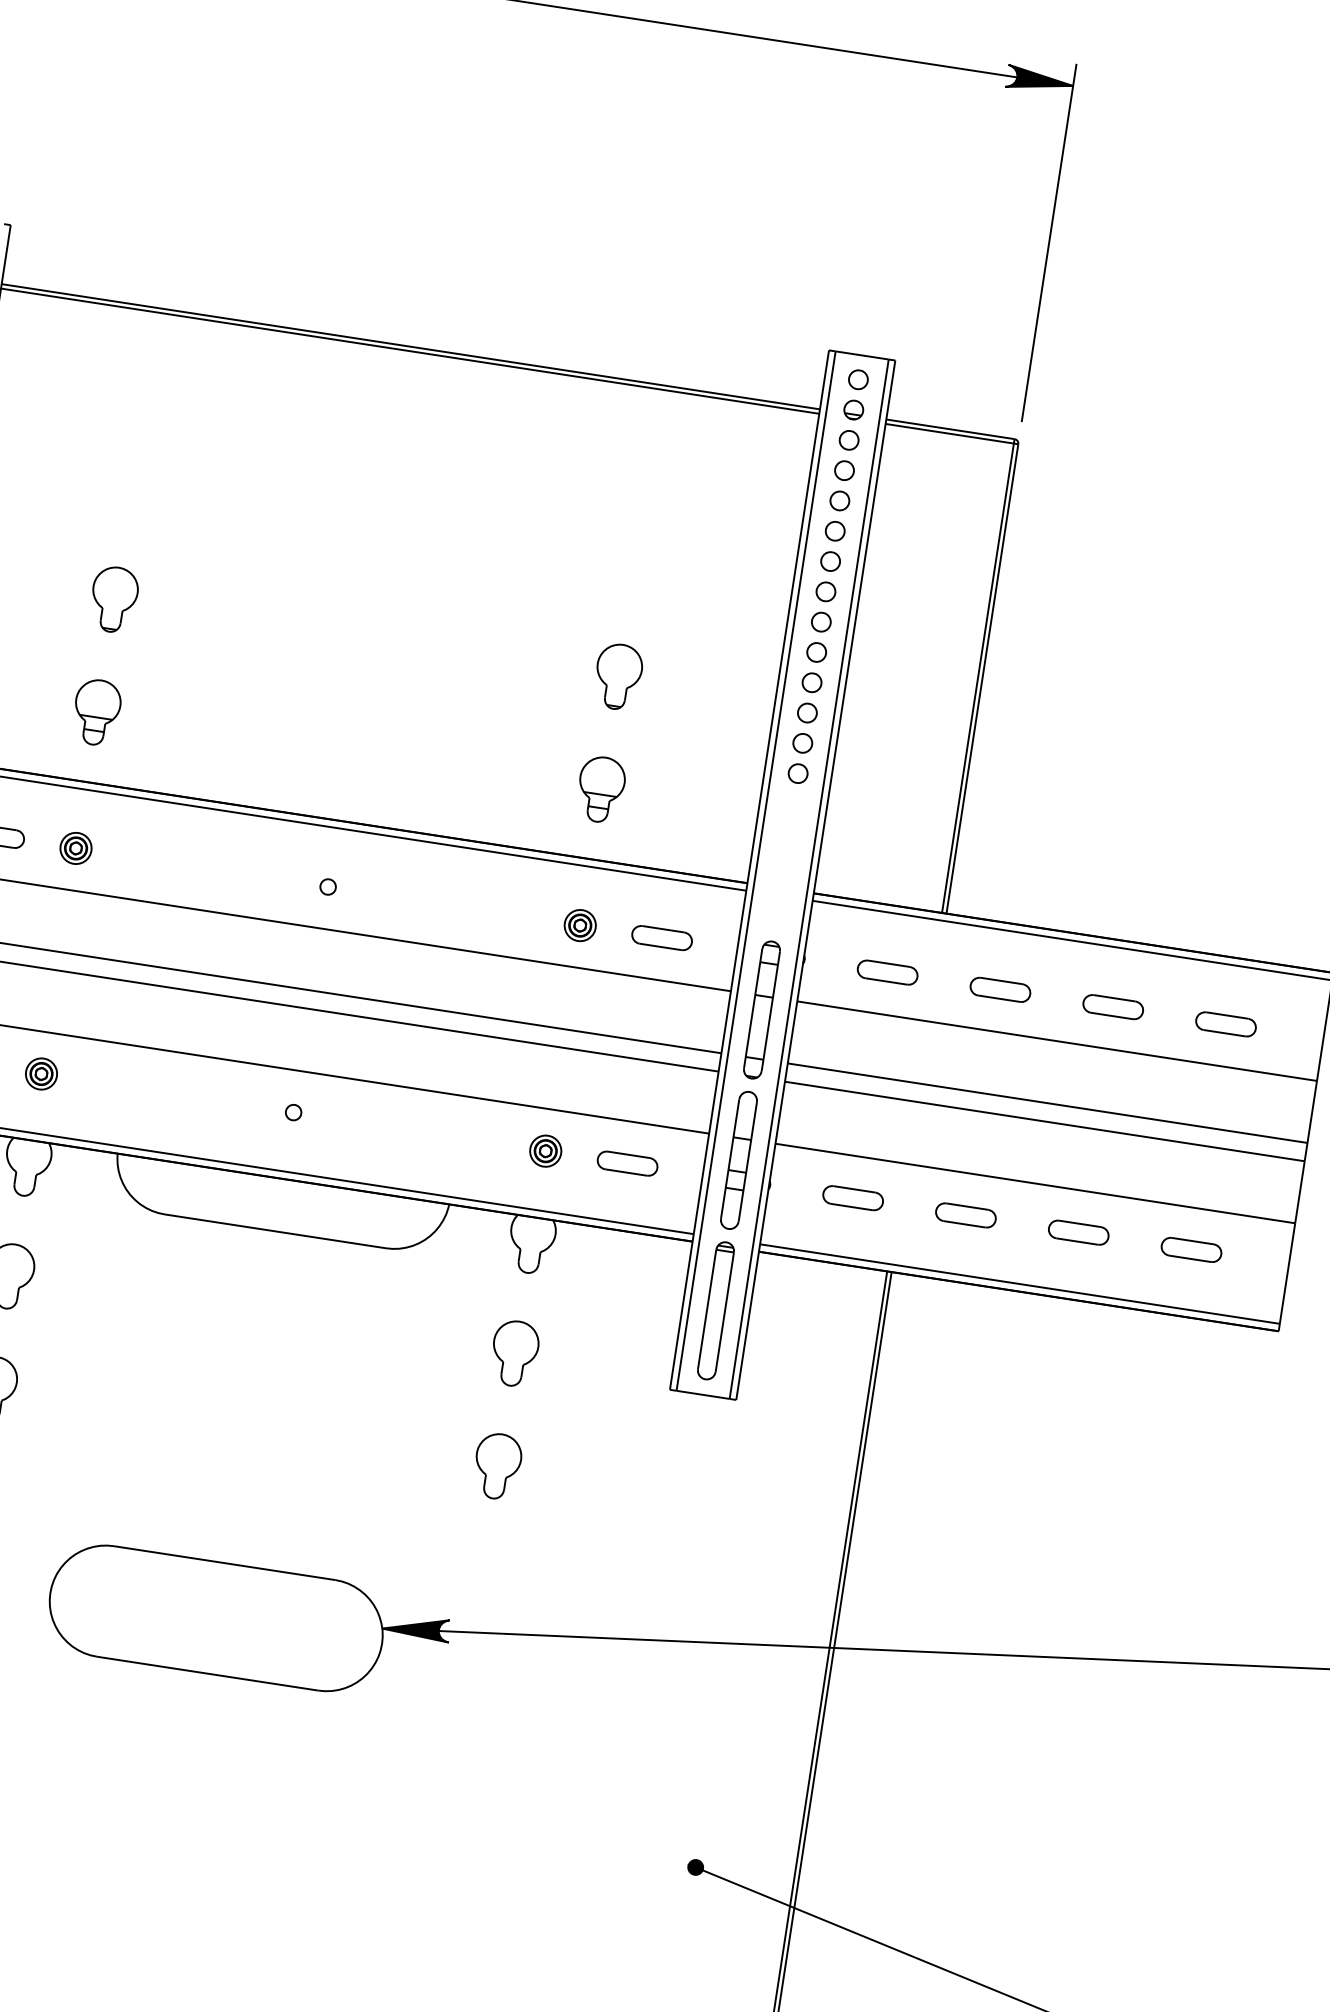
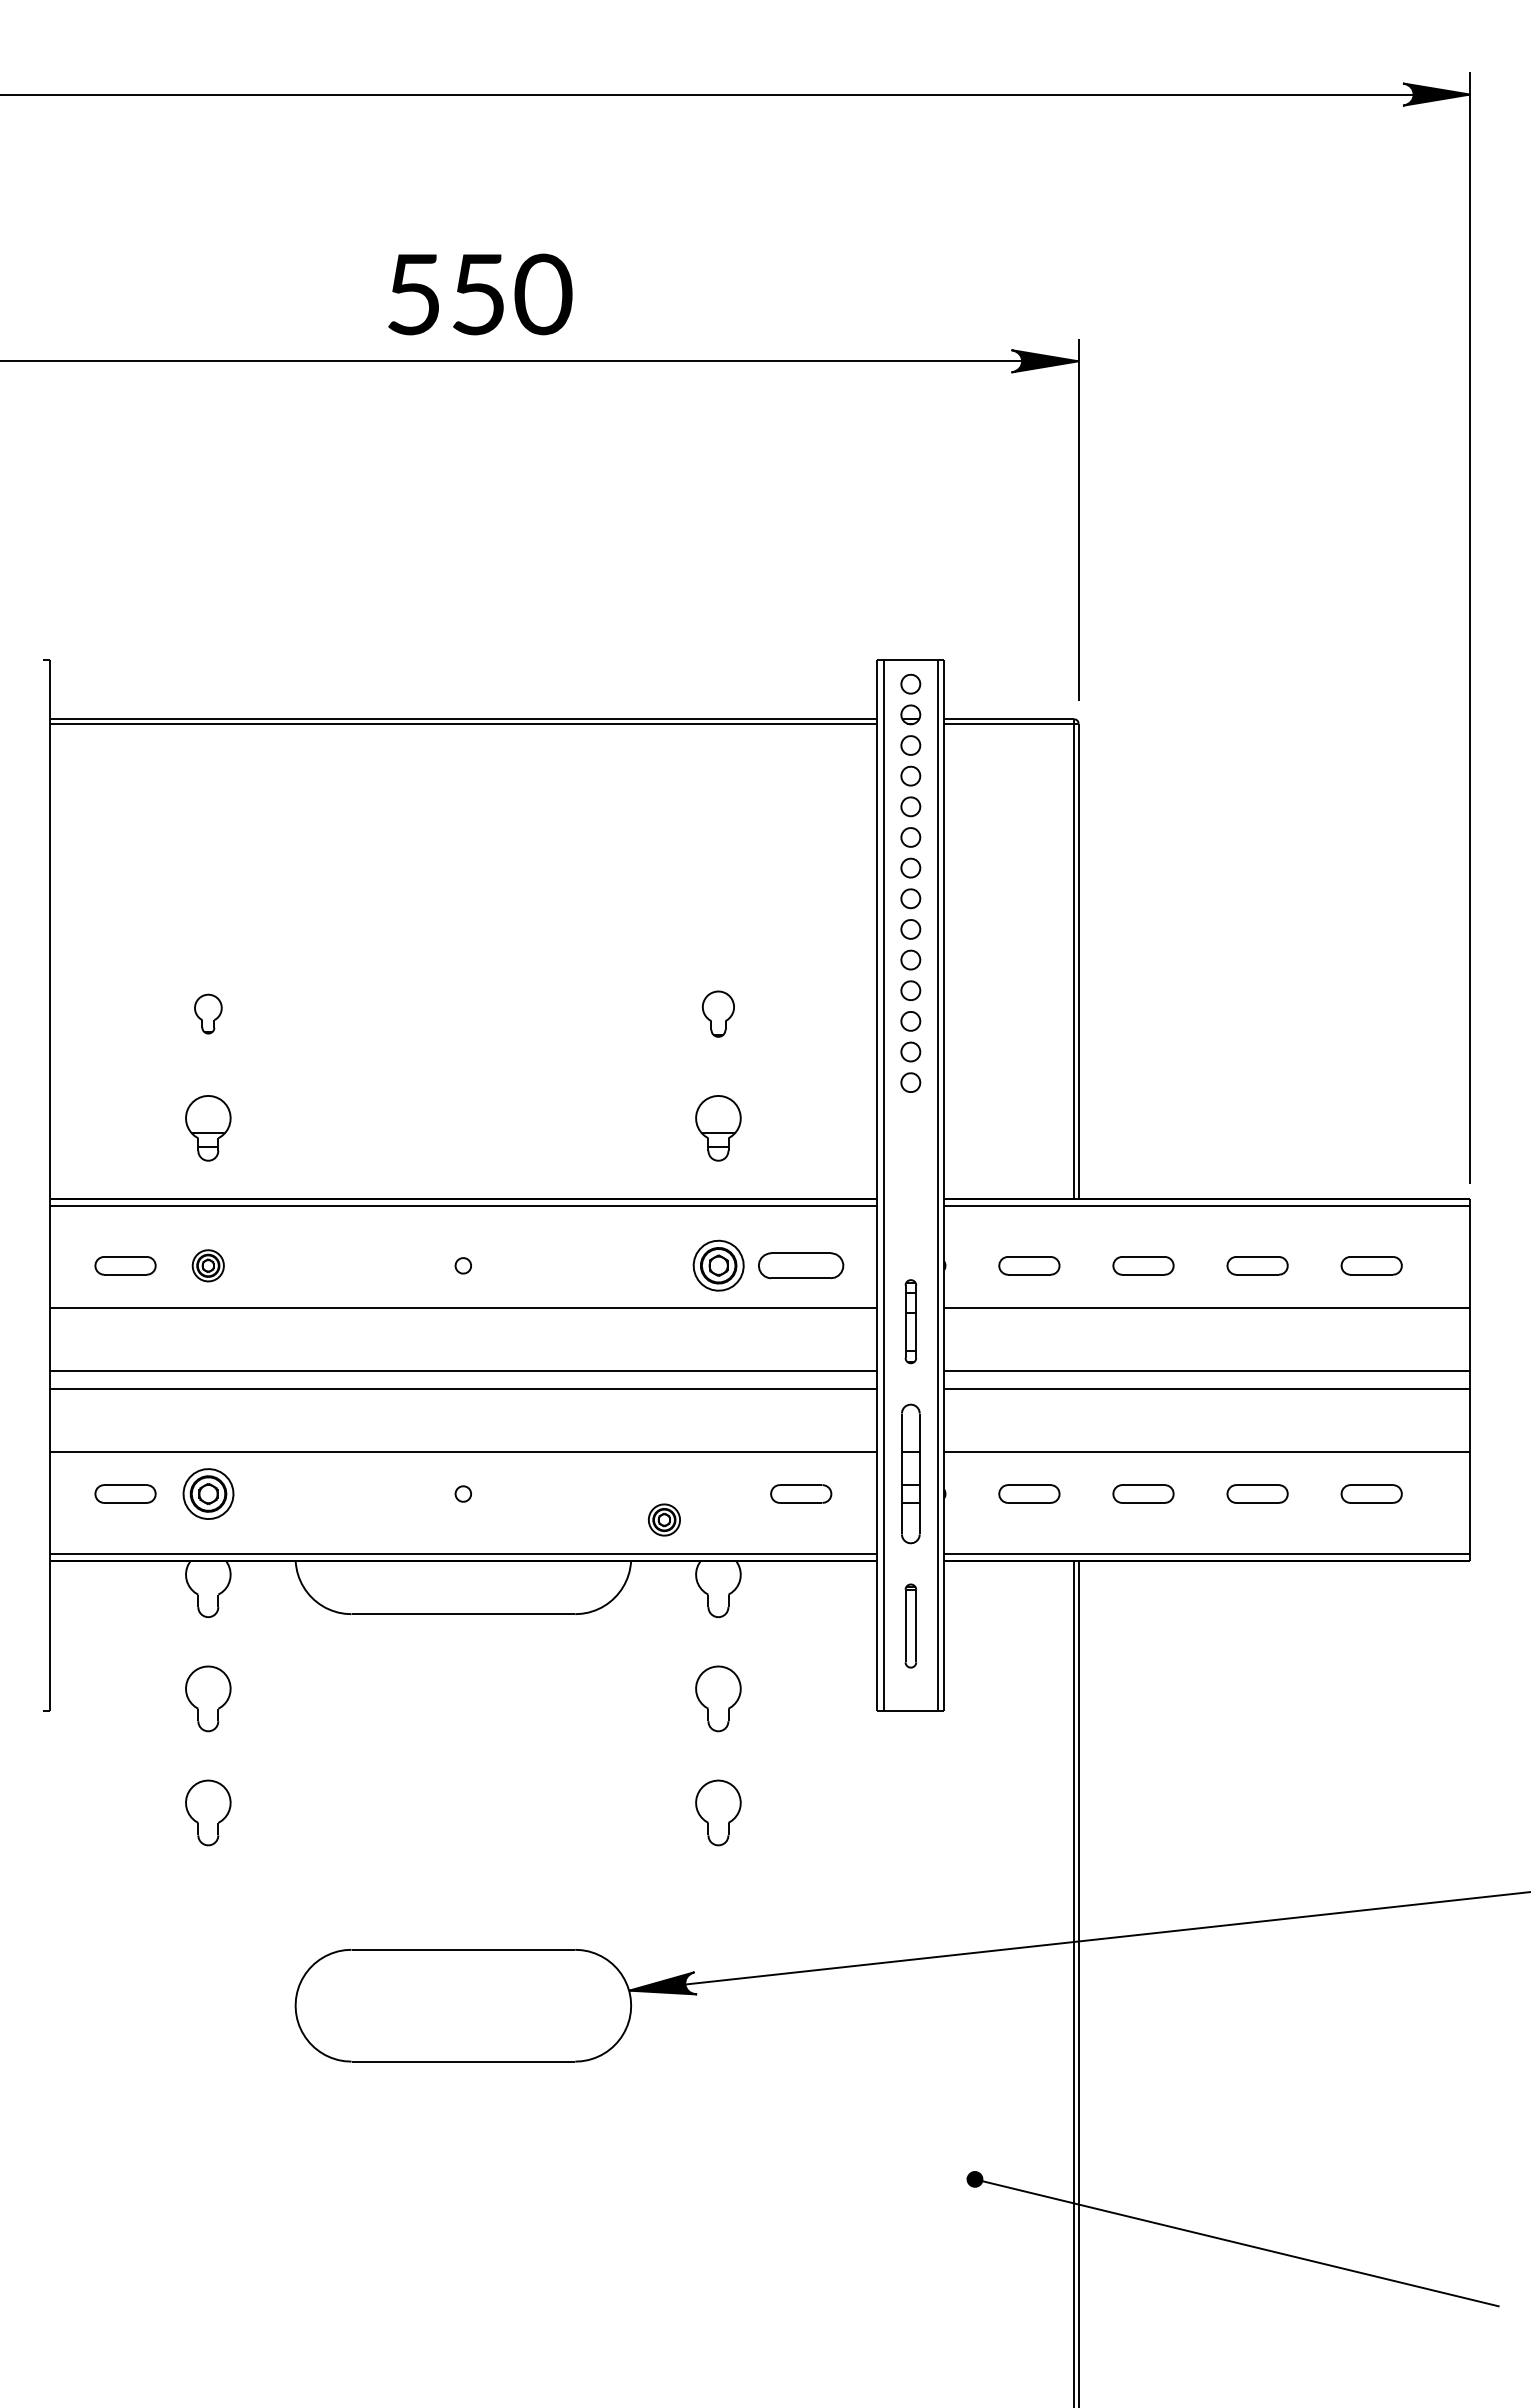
part: (114, 599) -> (208, 1013), size x0.6
part: (618, 676) -> (718, 1013), size x0.7
part: (579, 925) -> (717, 1265), size x1.6
part: (662, 937) -> (801, 1265), size x1.4
part: (761, 1009) -> (910, 1321), size x0.6
part: (40, 1073) -> (207, 1493), size x1.6
part: (544, 1150) -> (663, 1519), moved
part: (715, 1310) -> (910, 1625), size x0.6

